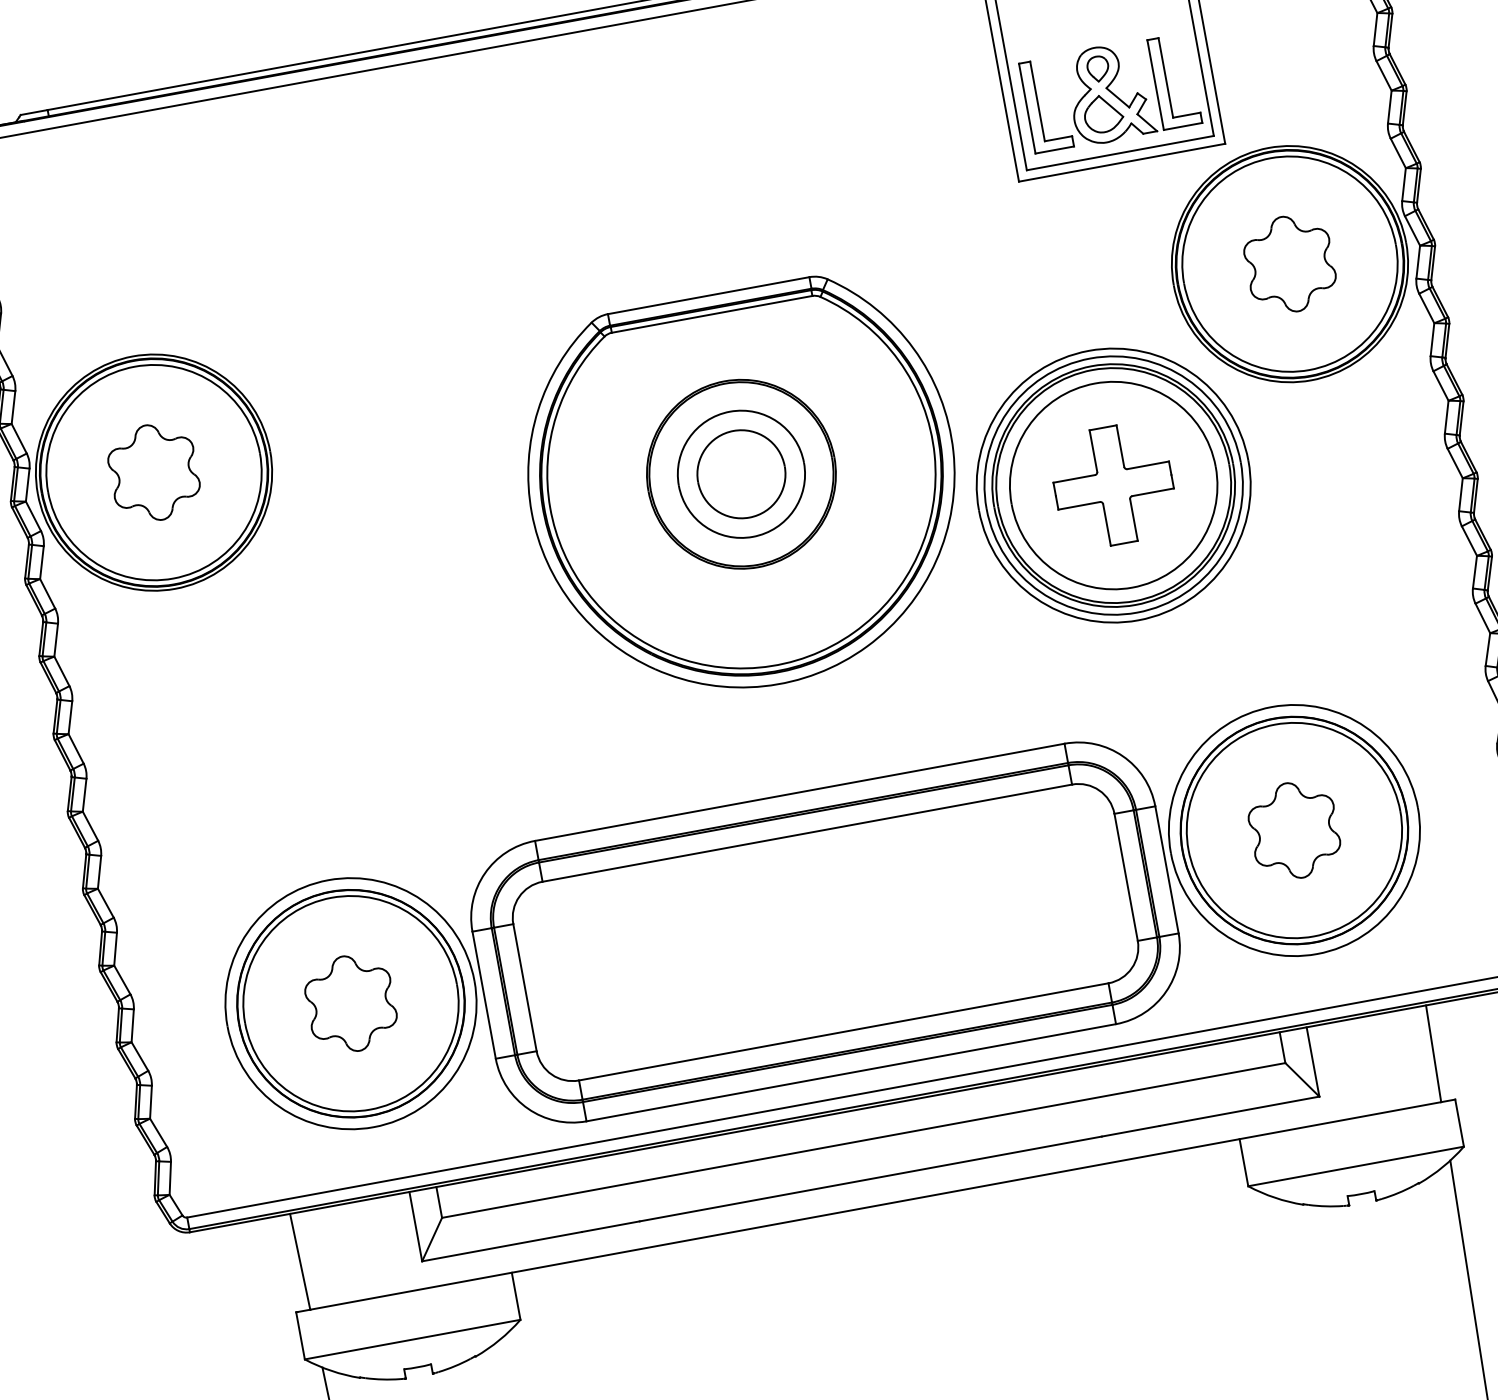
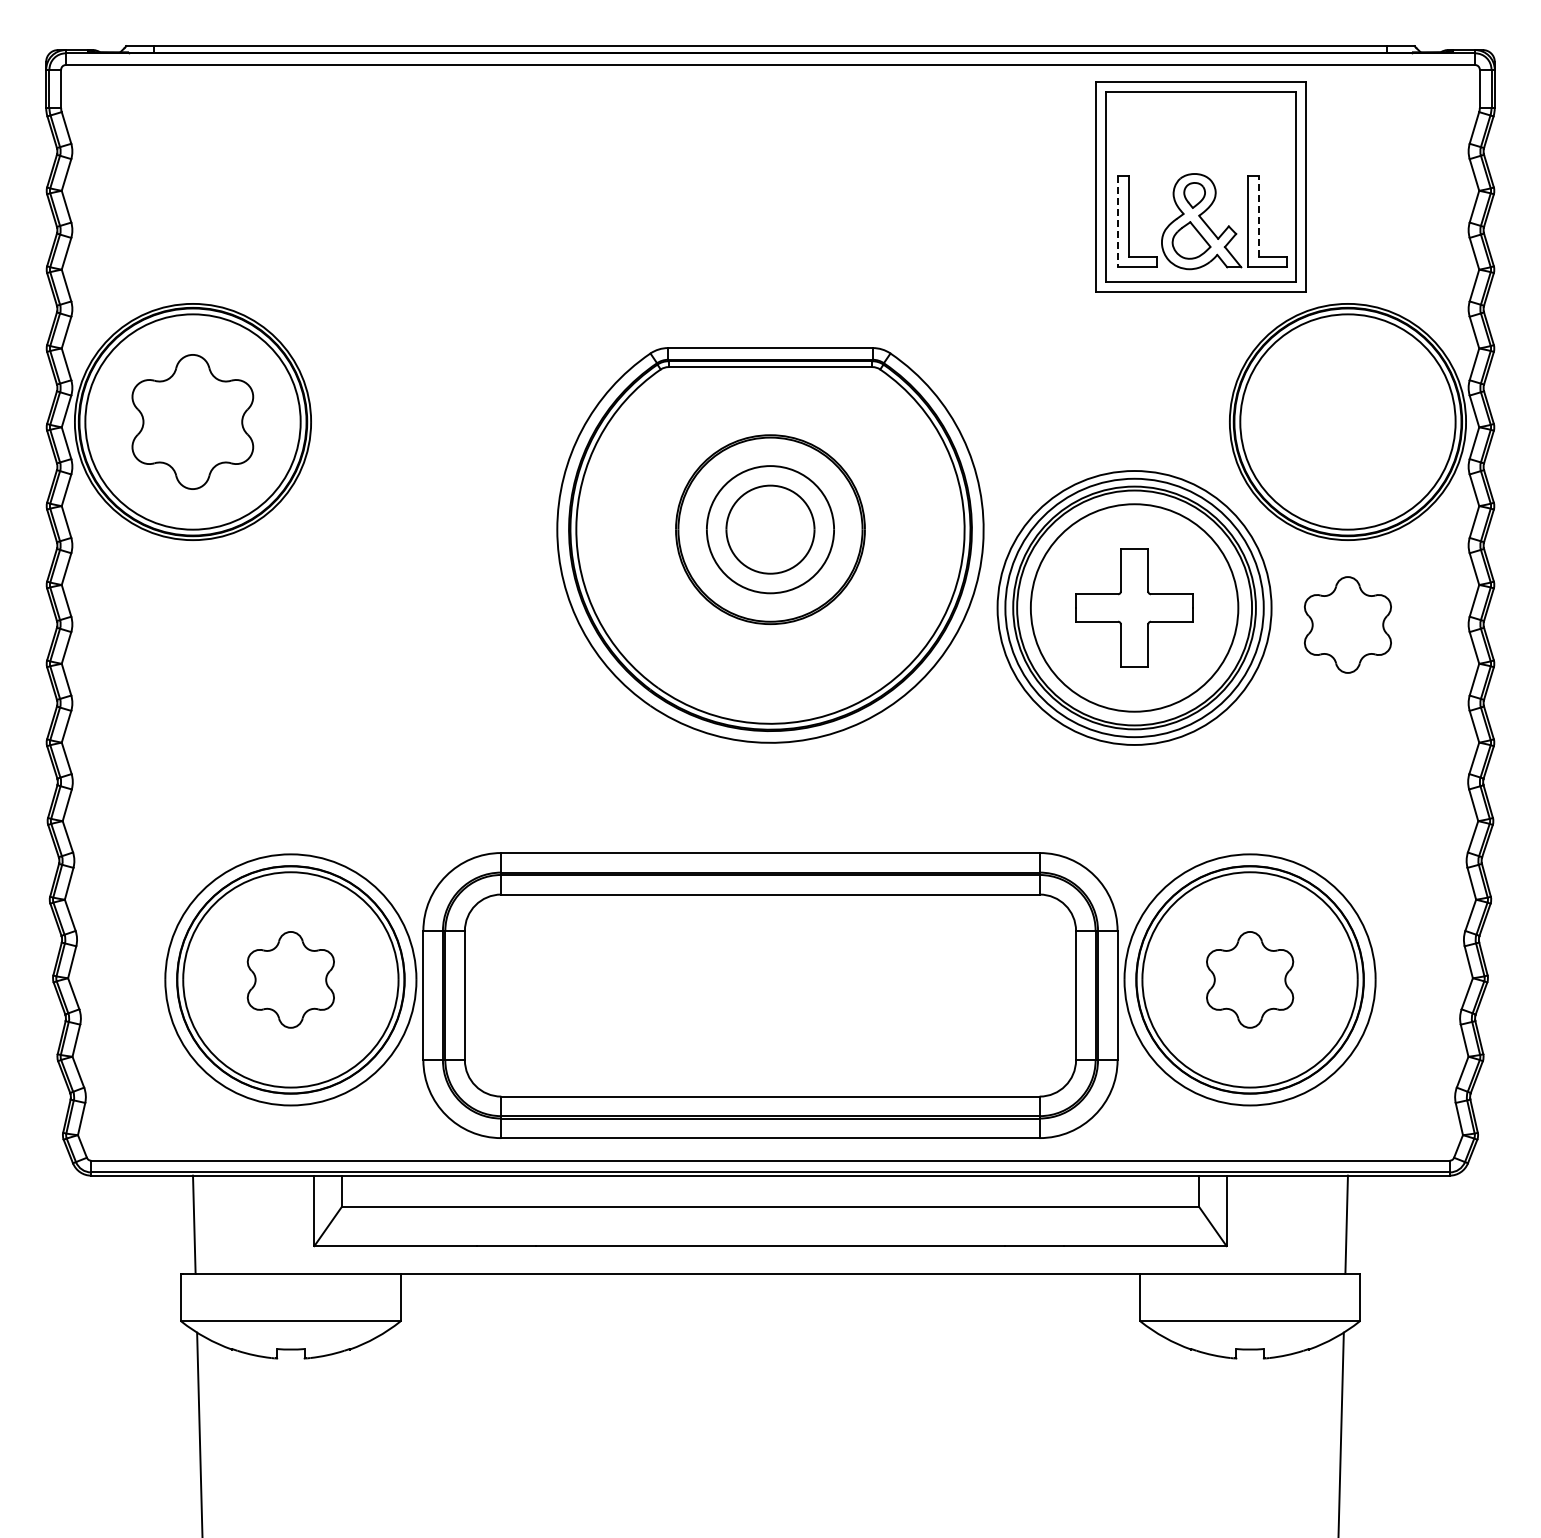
line: (1165, 77) -> (1259, 215), solid -> dashed
line: (1027, 108) -> (1117, 221), solid -> dashed
part: (1289, 263) -> (1347, 624), moved
part: (154, 472) -> (193, 421), size x1.4

